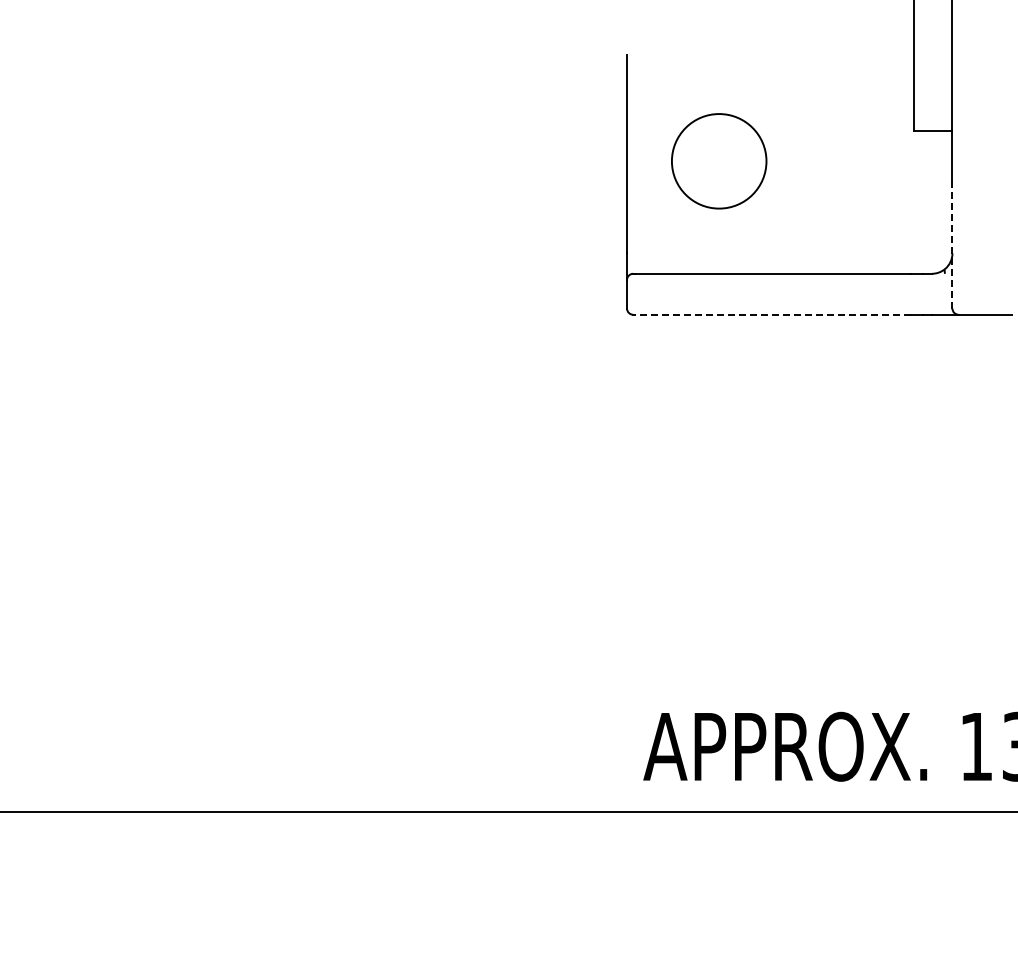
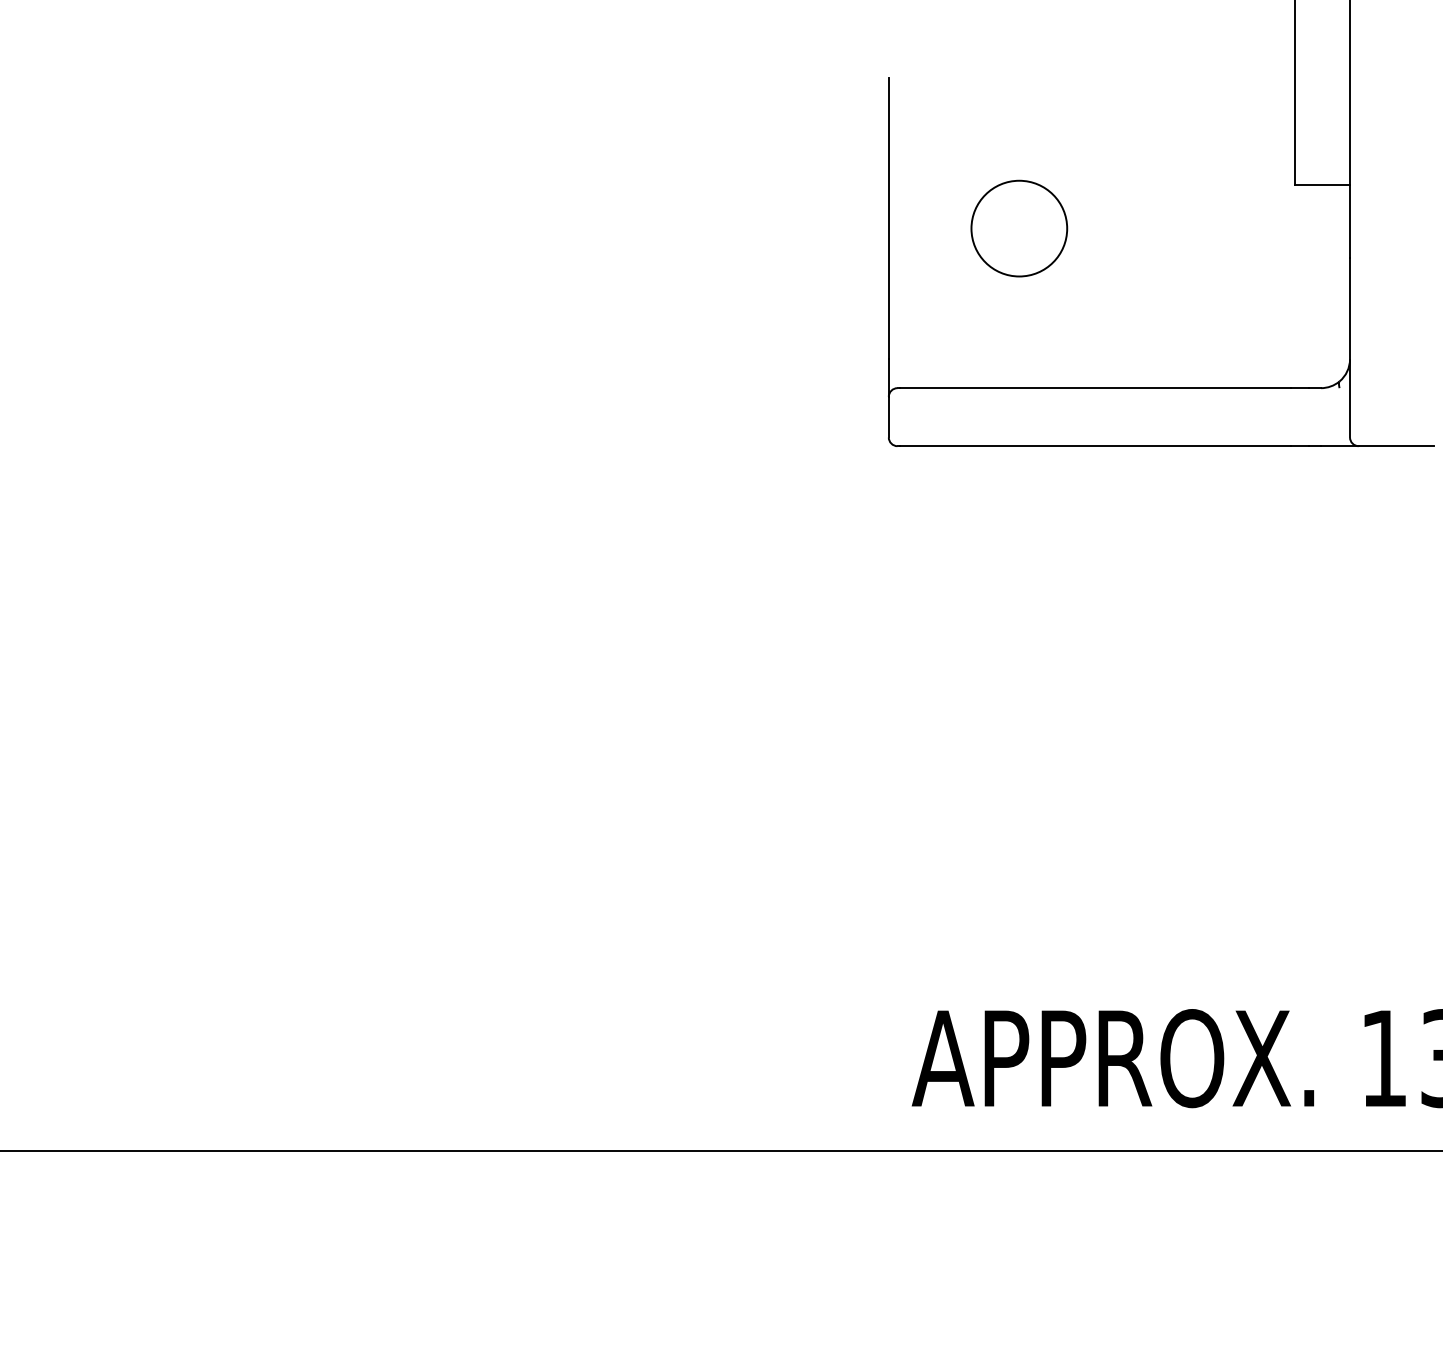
circle: (718, 160) -> (1018, 227), size x0.71
line: (952, 244) -> (1350, 346), dashed -> solid
line: (773, 314) -> (1096, 445), dashed -> solid

